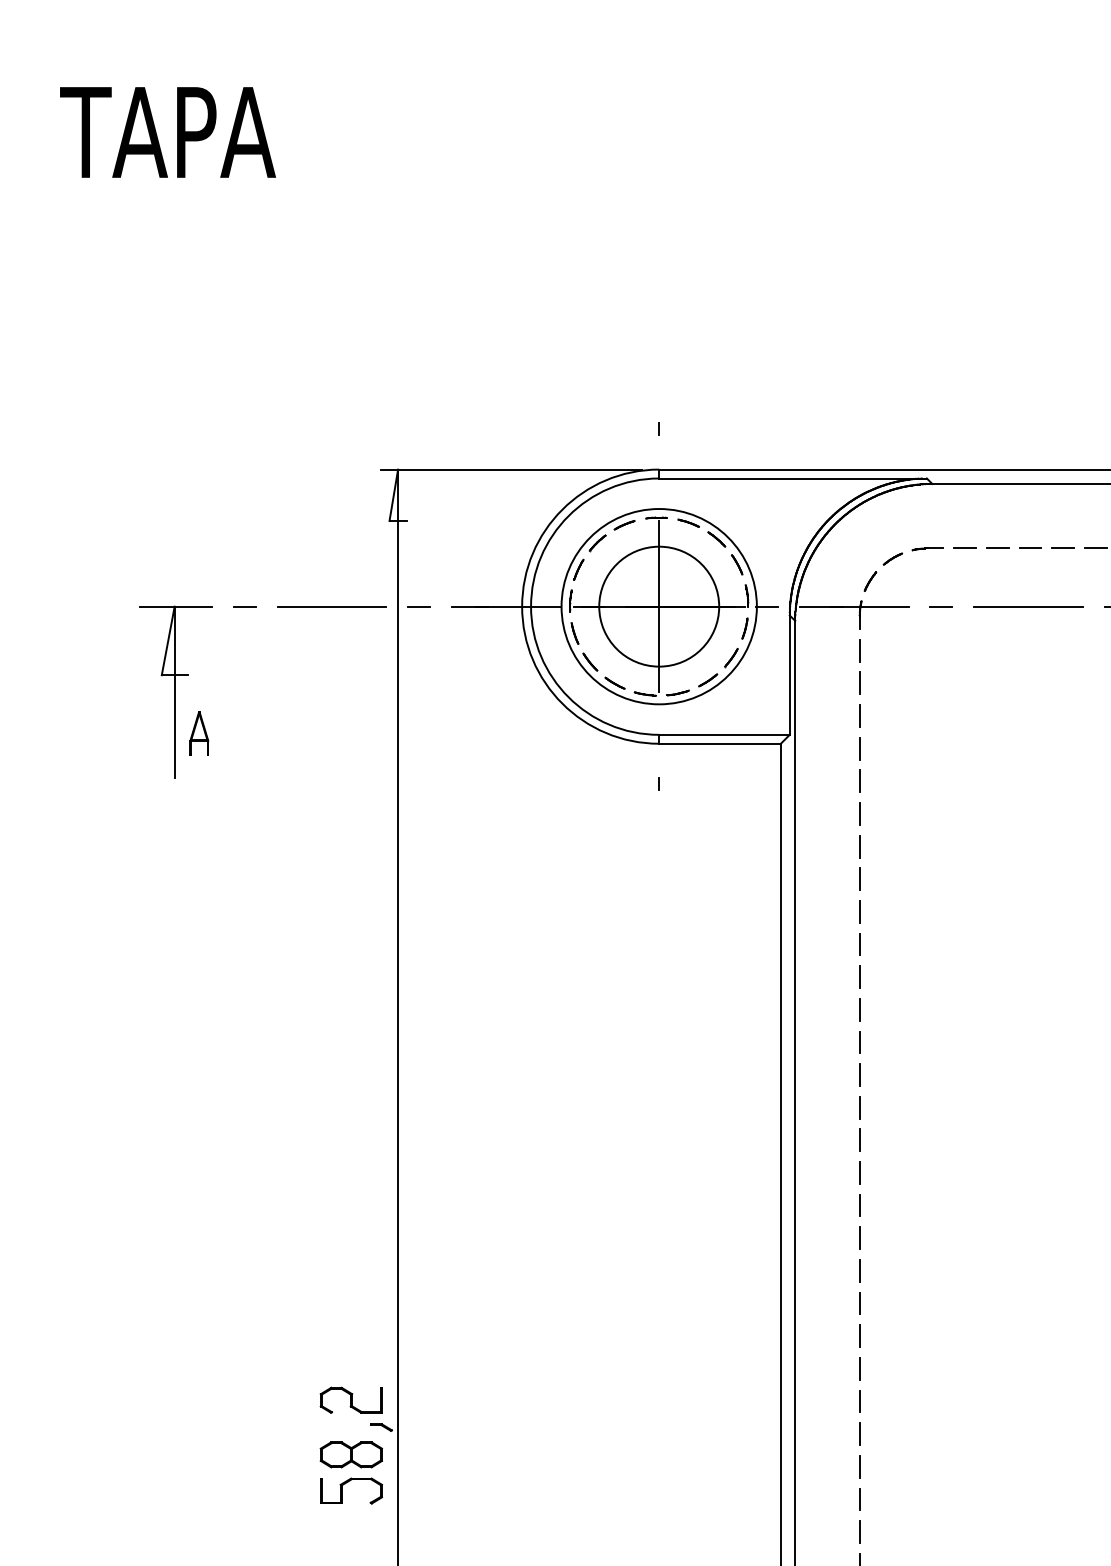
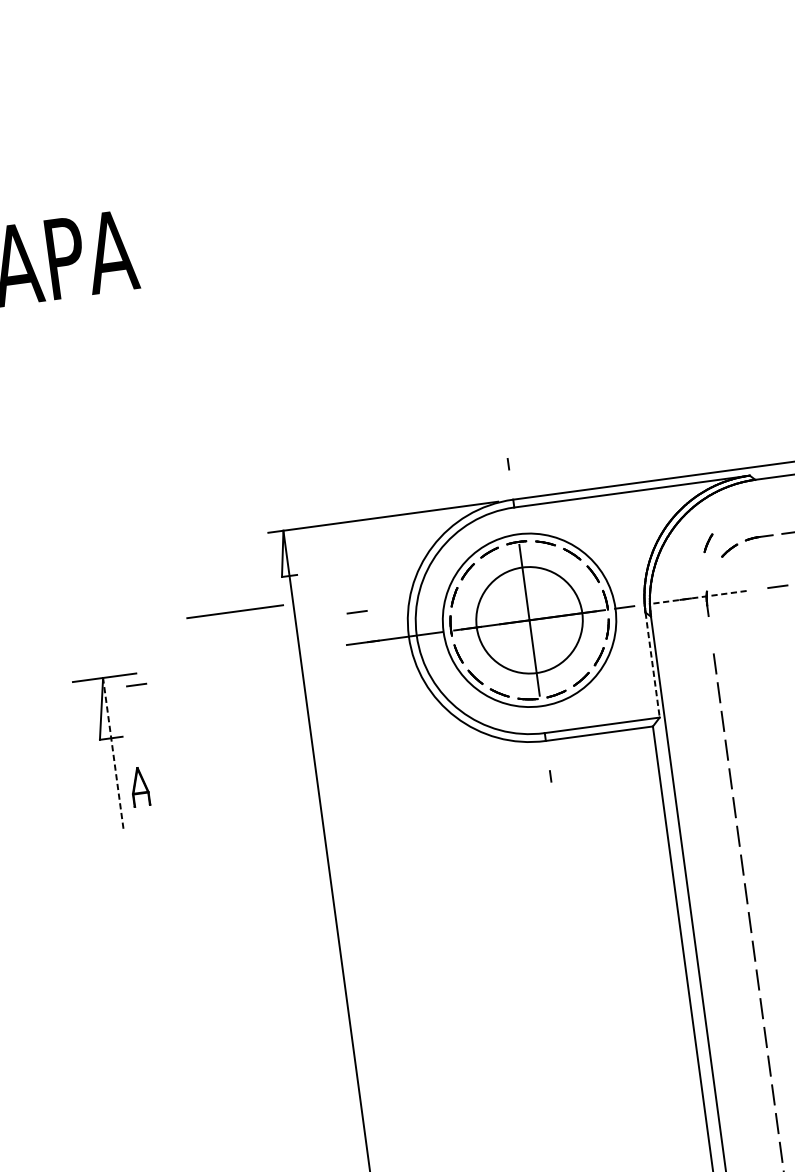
line: (870, 581) -> (708, 543), moved
line: (244, 606) -> (136, 684), moved
line: (331, 606) -> (234, 611), moved
line: (418, 606) -> (356, 612), moved
line: (854, 606) -> (701, 596), solid -> dashed
line: (859, 650) -> (711, 635), removed
line: (789, 675) -> (652, 665), solid -> dashed
line: (174, 692) -> (113, 753), solid -> dashed

